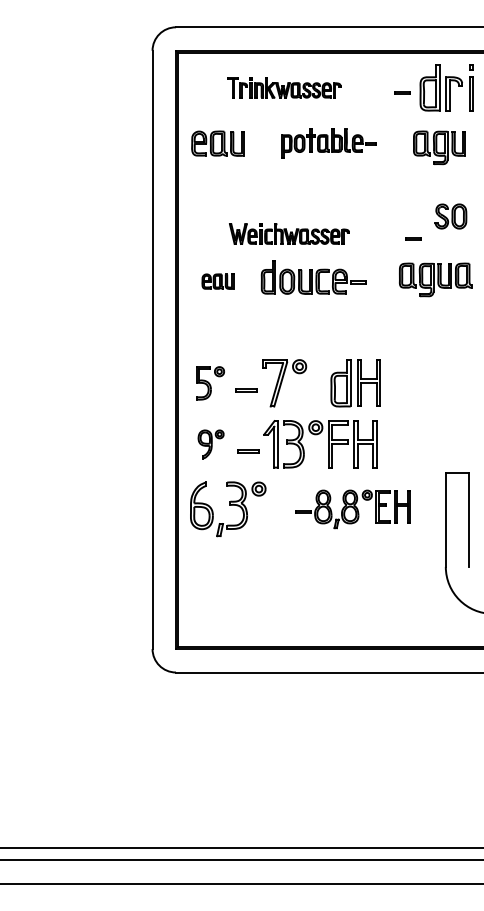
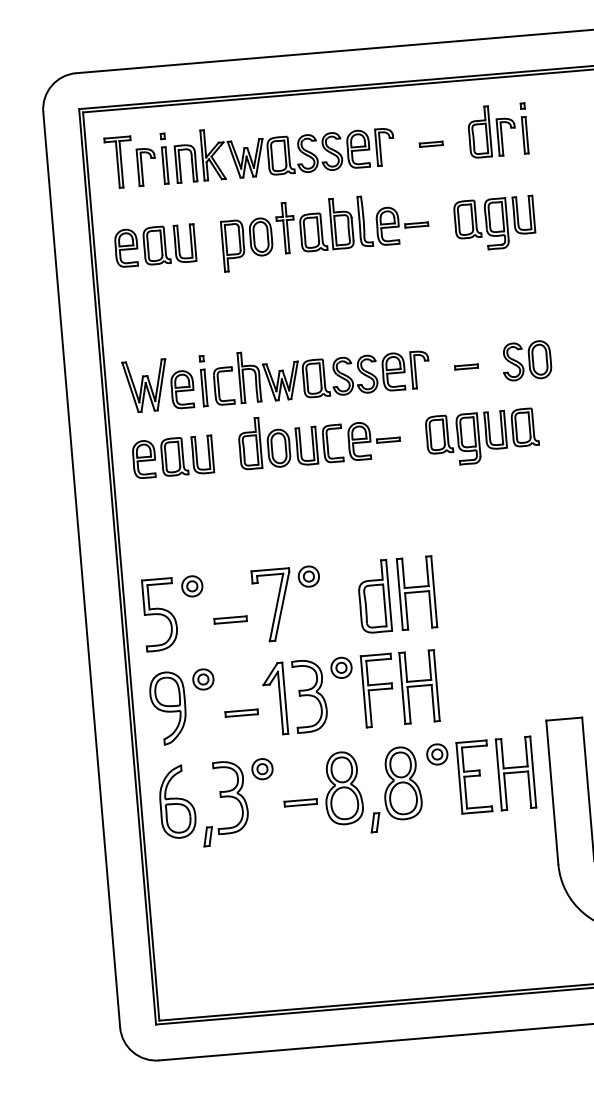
part: (284, 87) -> (249, 151), size x1.67
part: (445, 87) -> (496, 130), size x0.71
part: (328, 143) -> (324, 231), size x1.43
part: (450, 216) -> (526, 360), moved
part: (289, 233) -> (276, 374), size x1.67
part: (435, 279) -> (481, 436), moved
part: (217, 281) -> (172, 456), size x1.67
part: (210, 383) -> (174, 613), size x1.43
part: (210, 444) -> (182, 707), size x1.67
part: (353, 509) -> (409, 788), size x1.43

